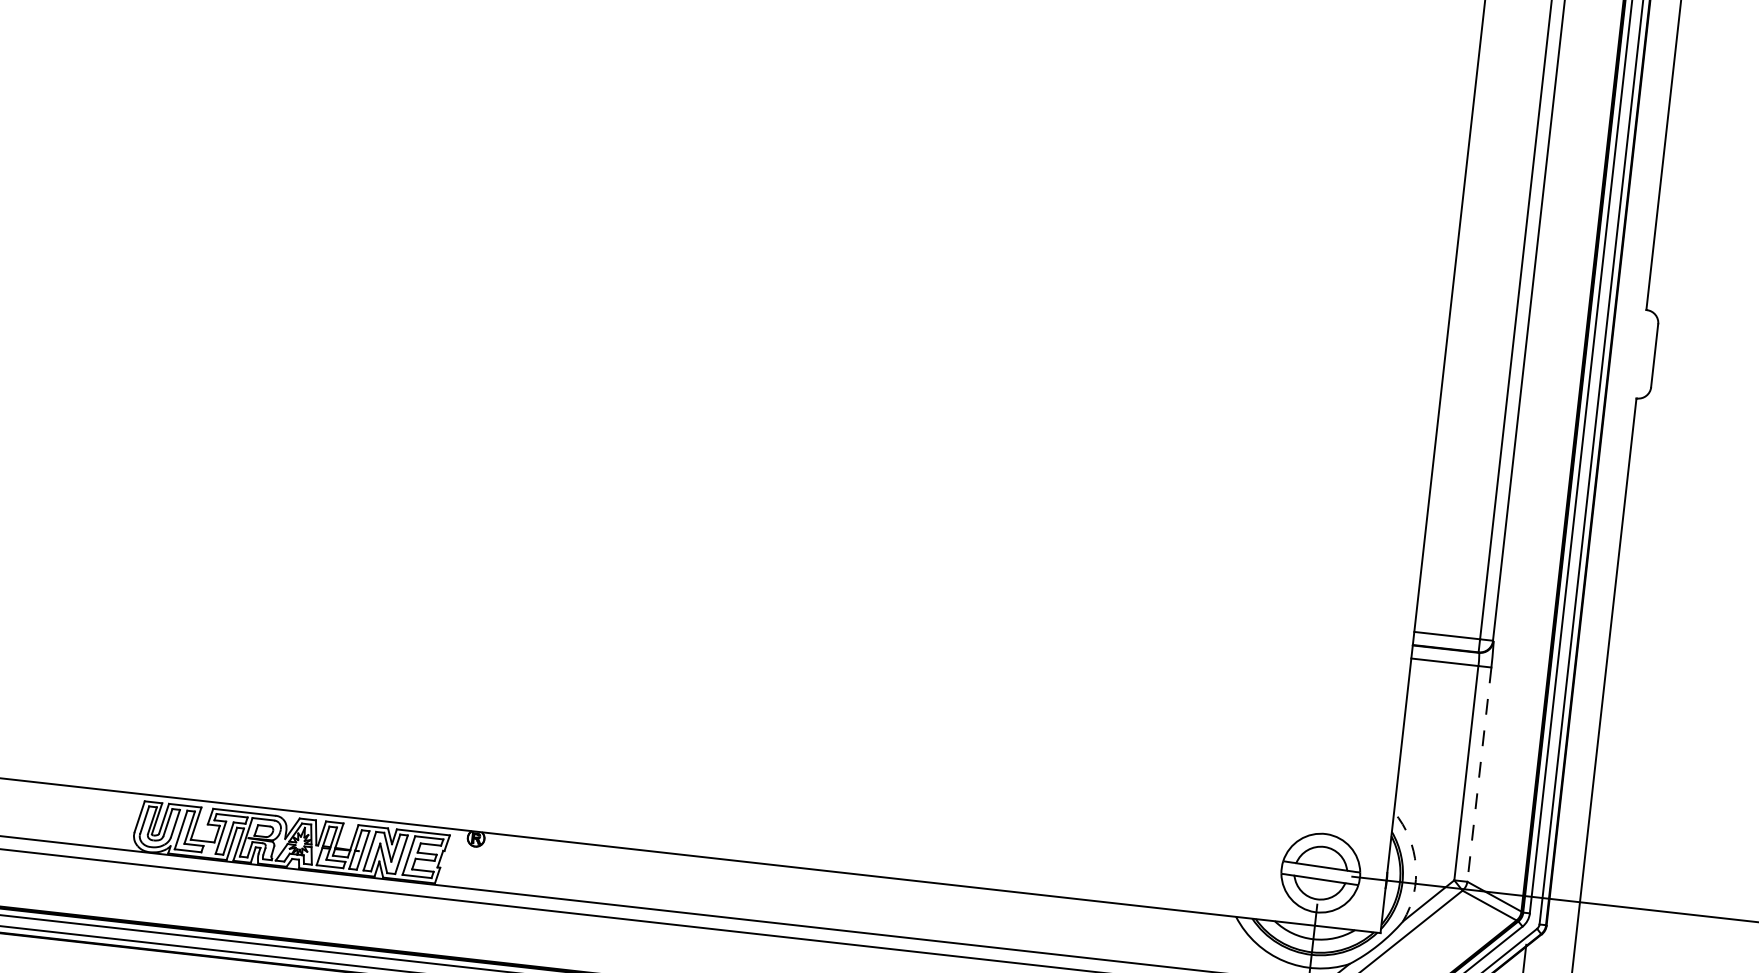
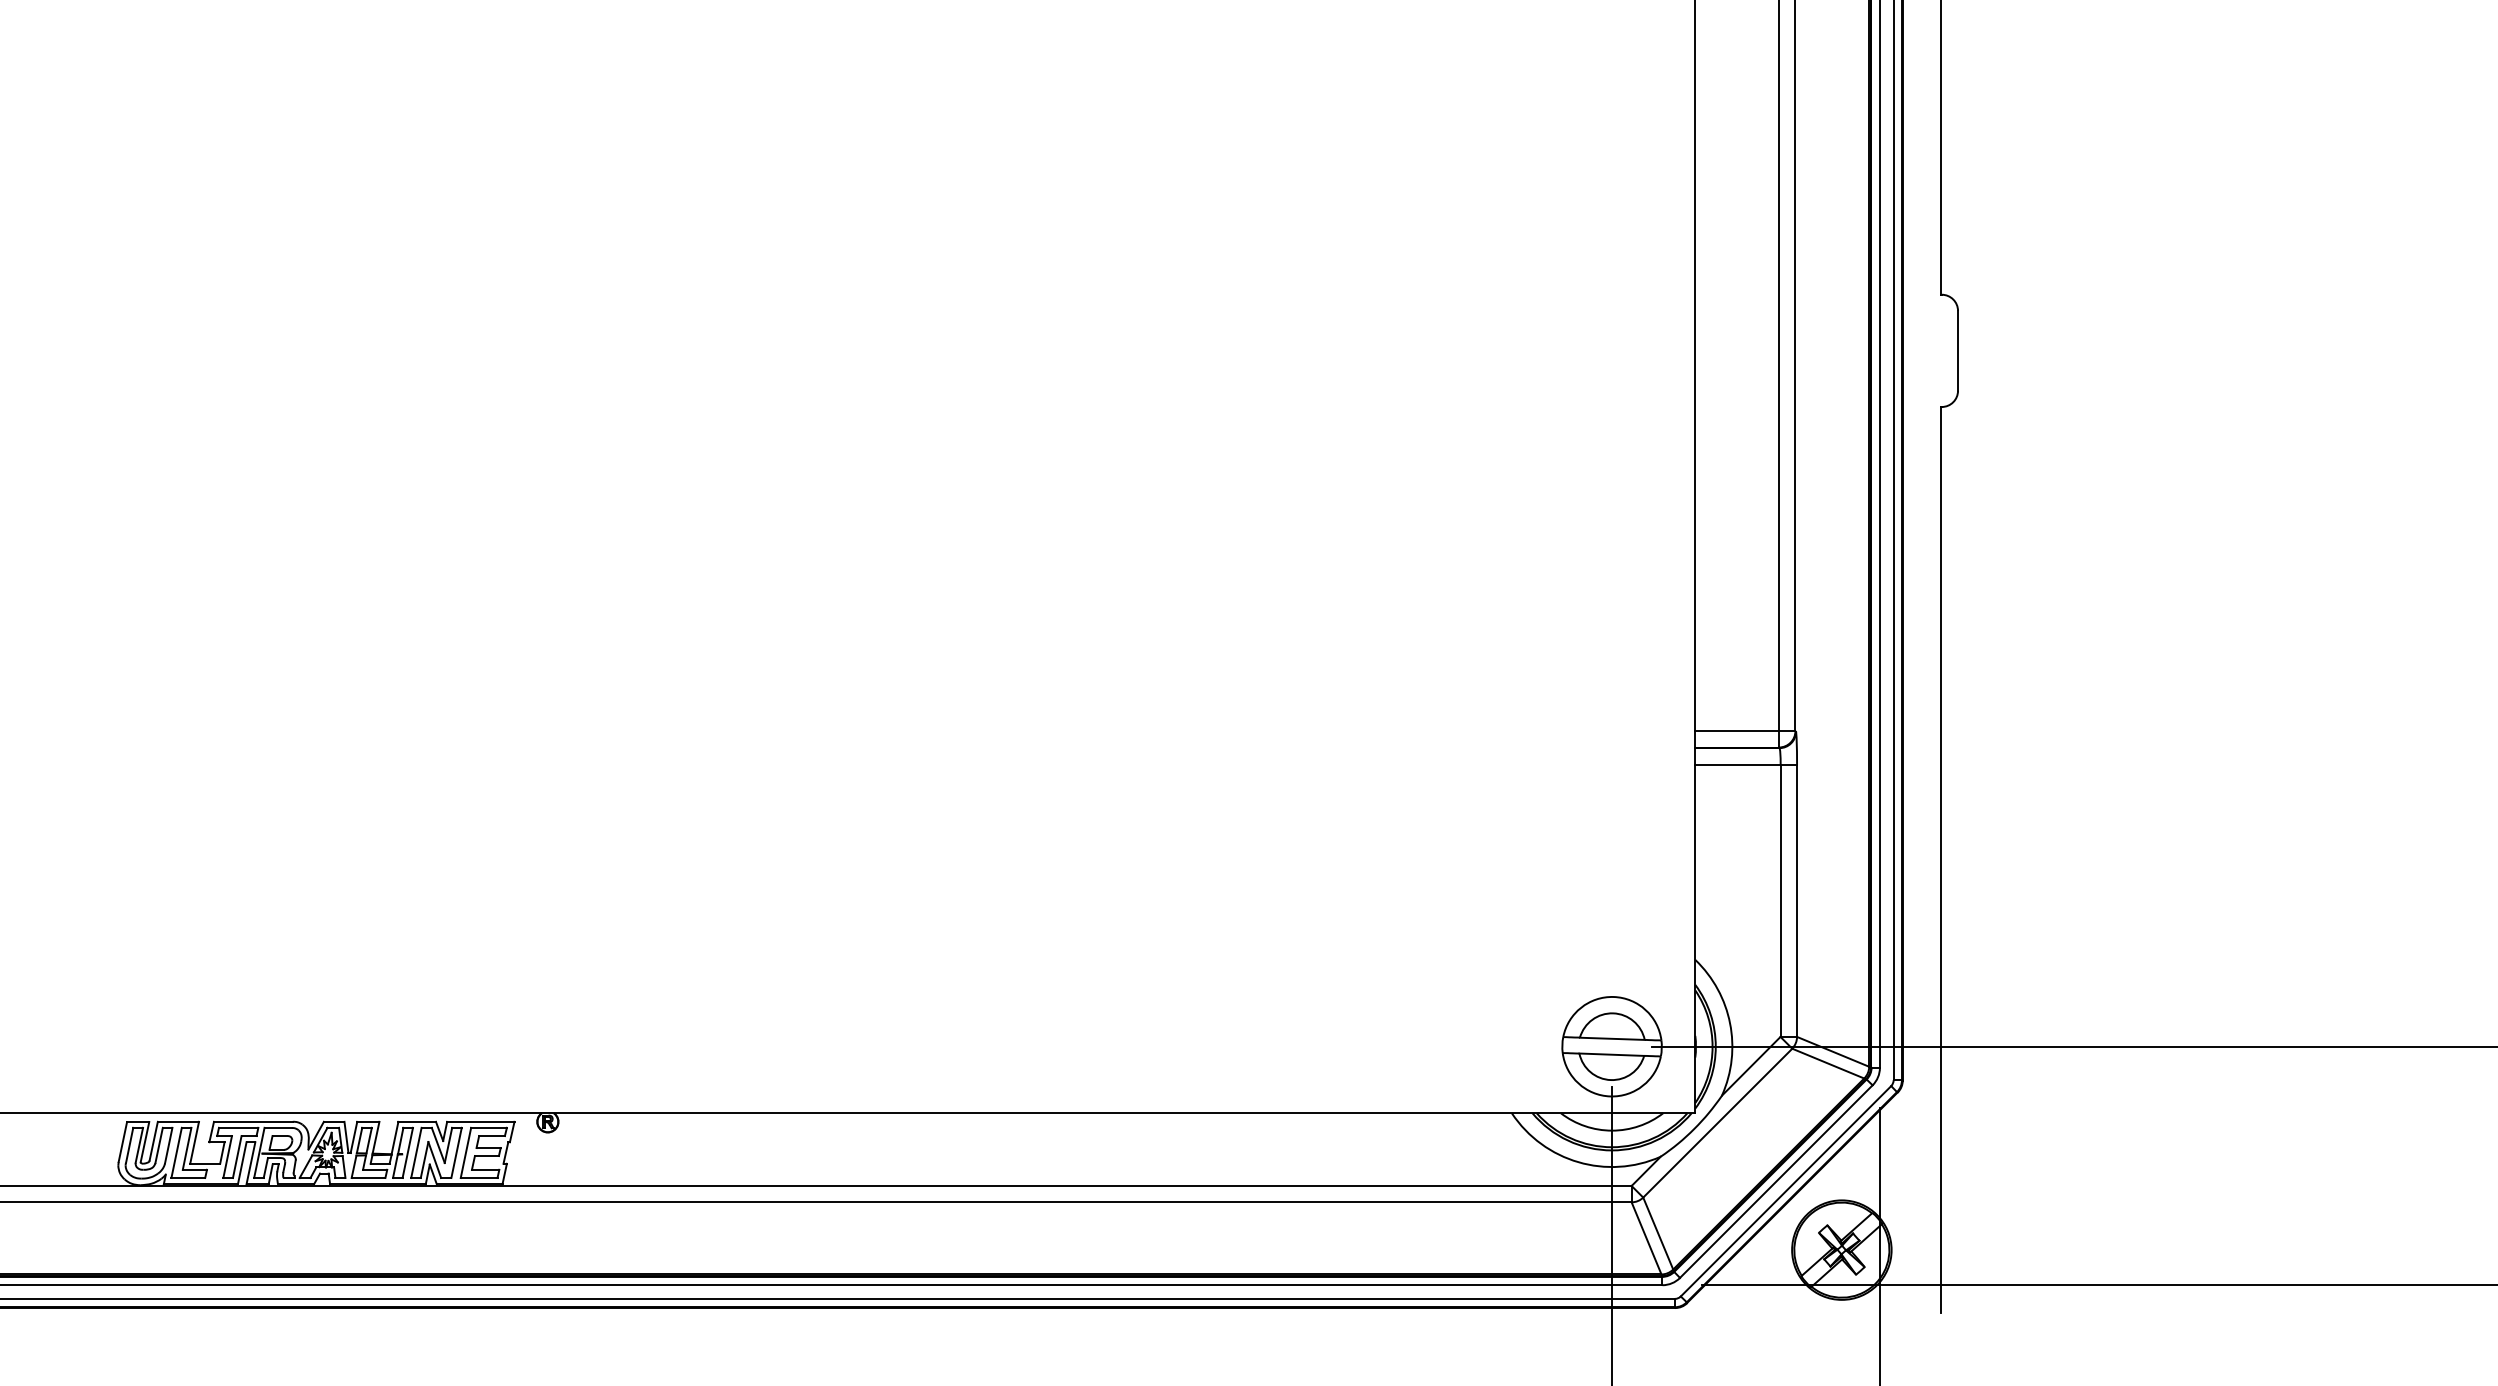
line: (1479, 775) -> (1797, 901), dashed -> solid
arc: (1416, 865) -> (1730, 1023), dashed -> solid

